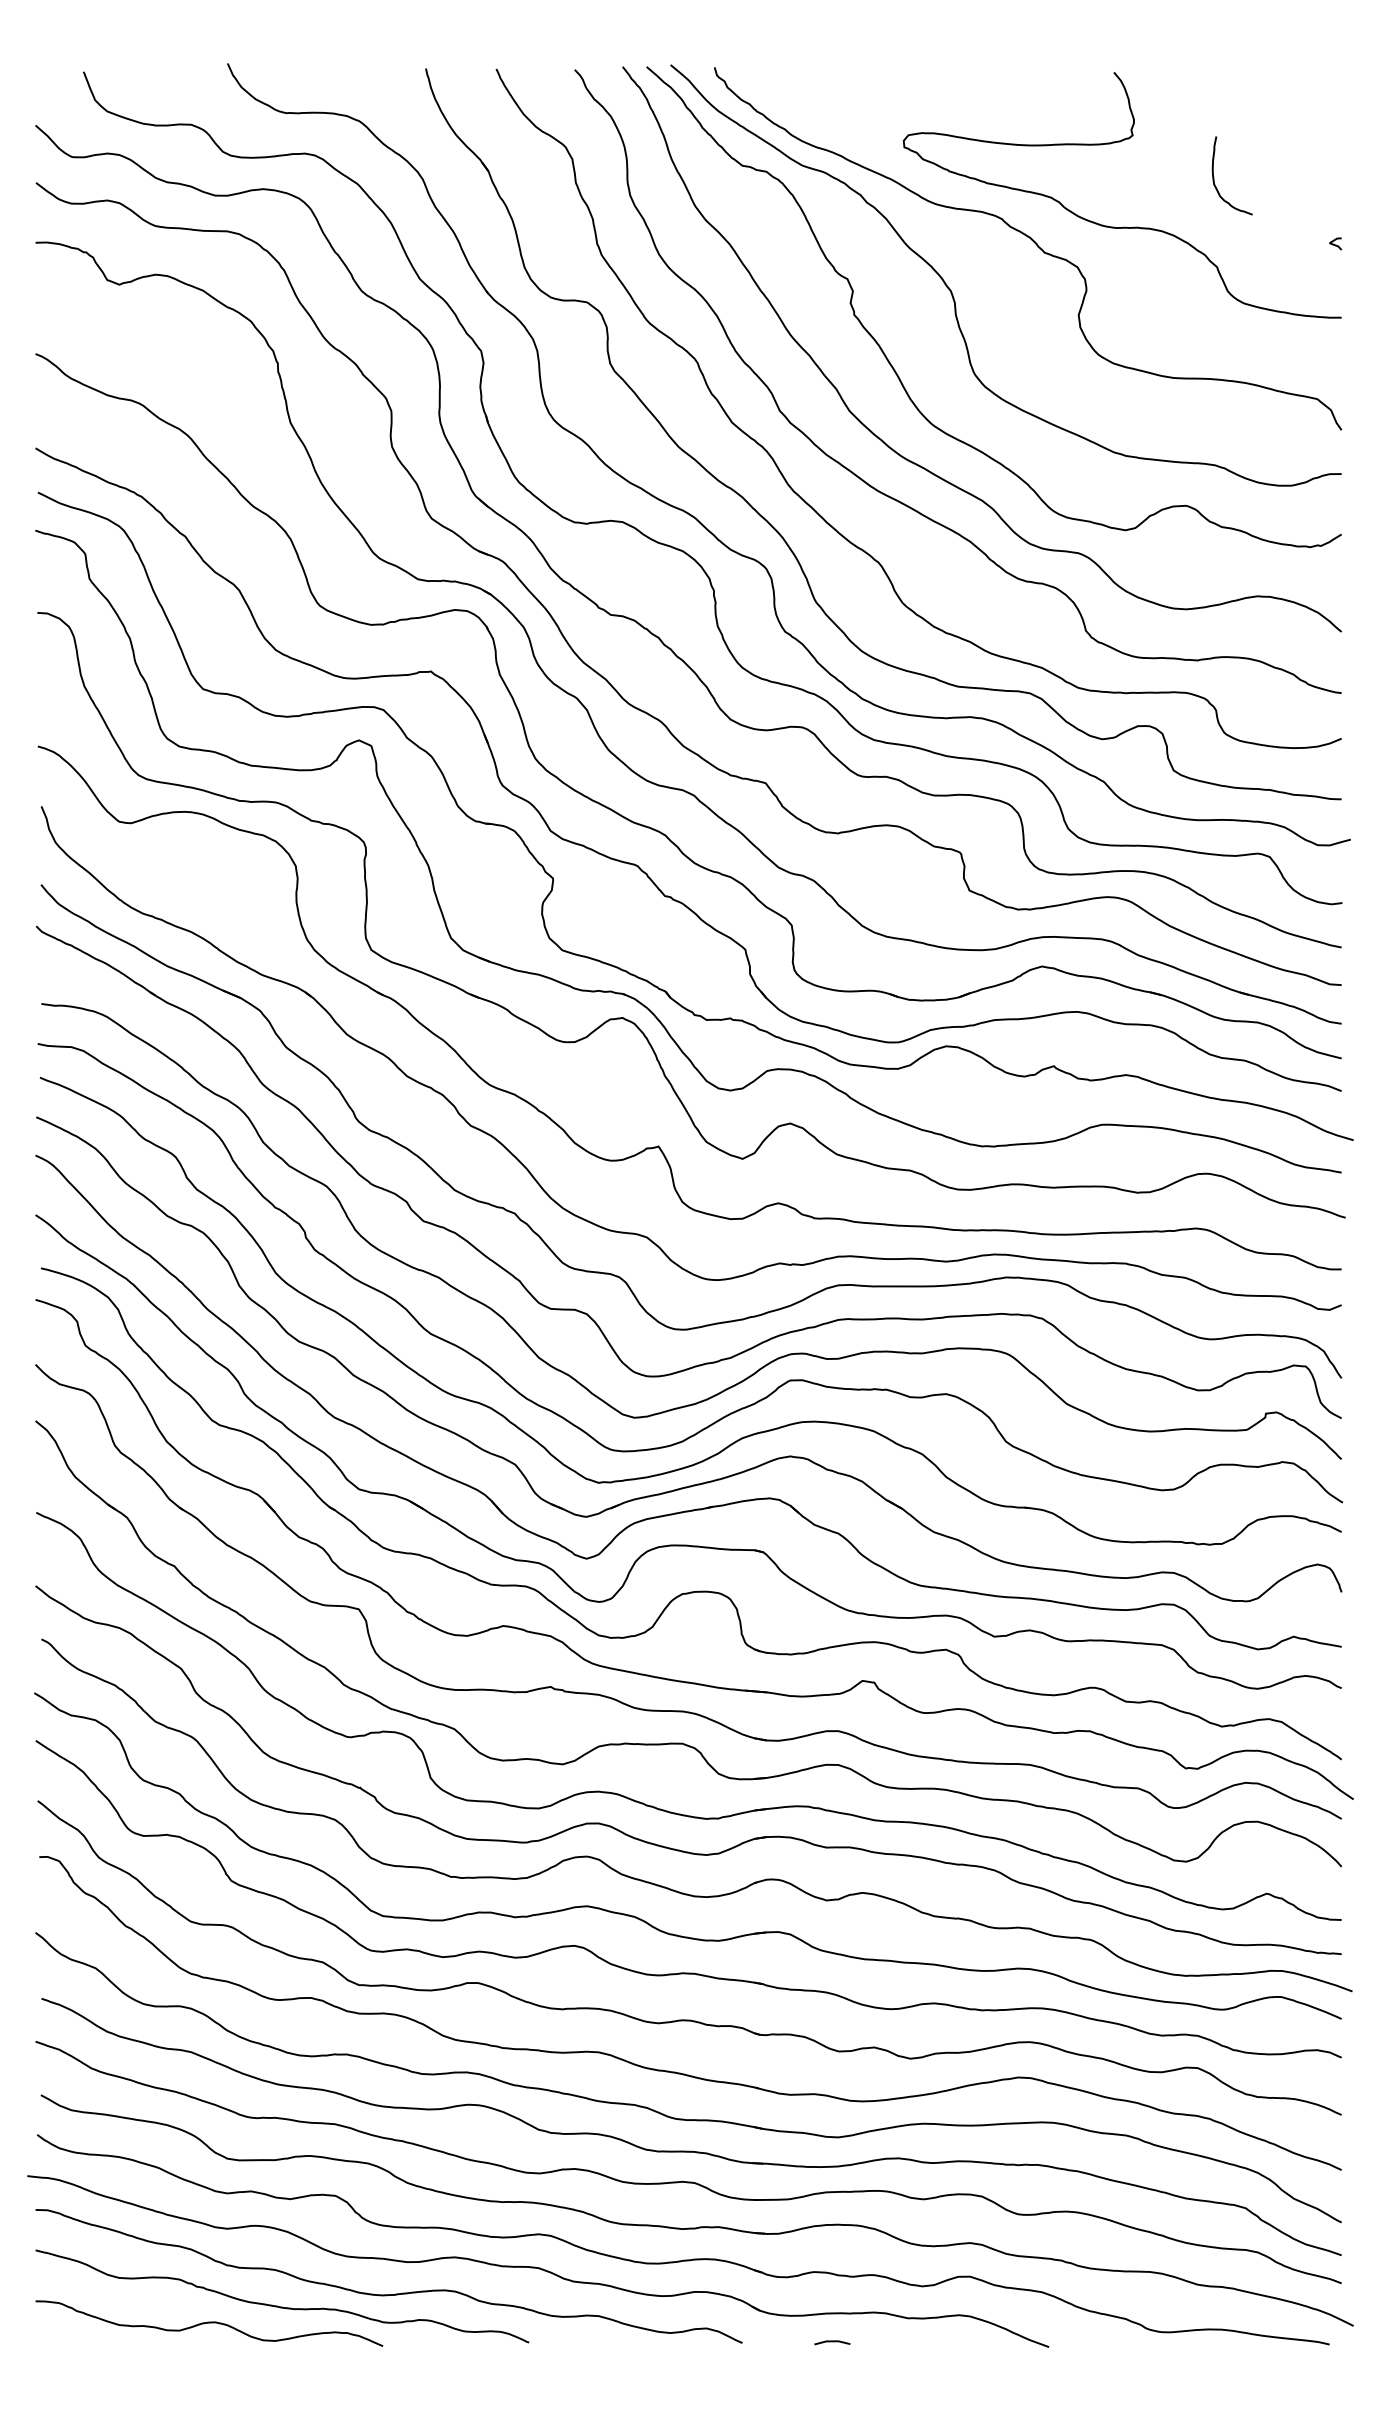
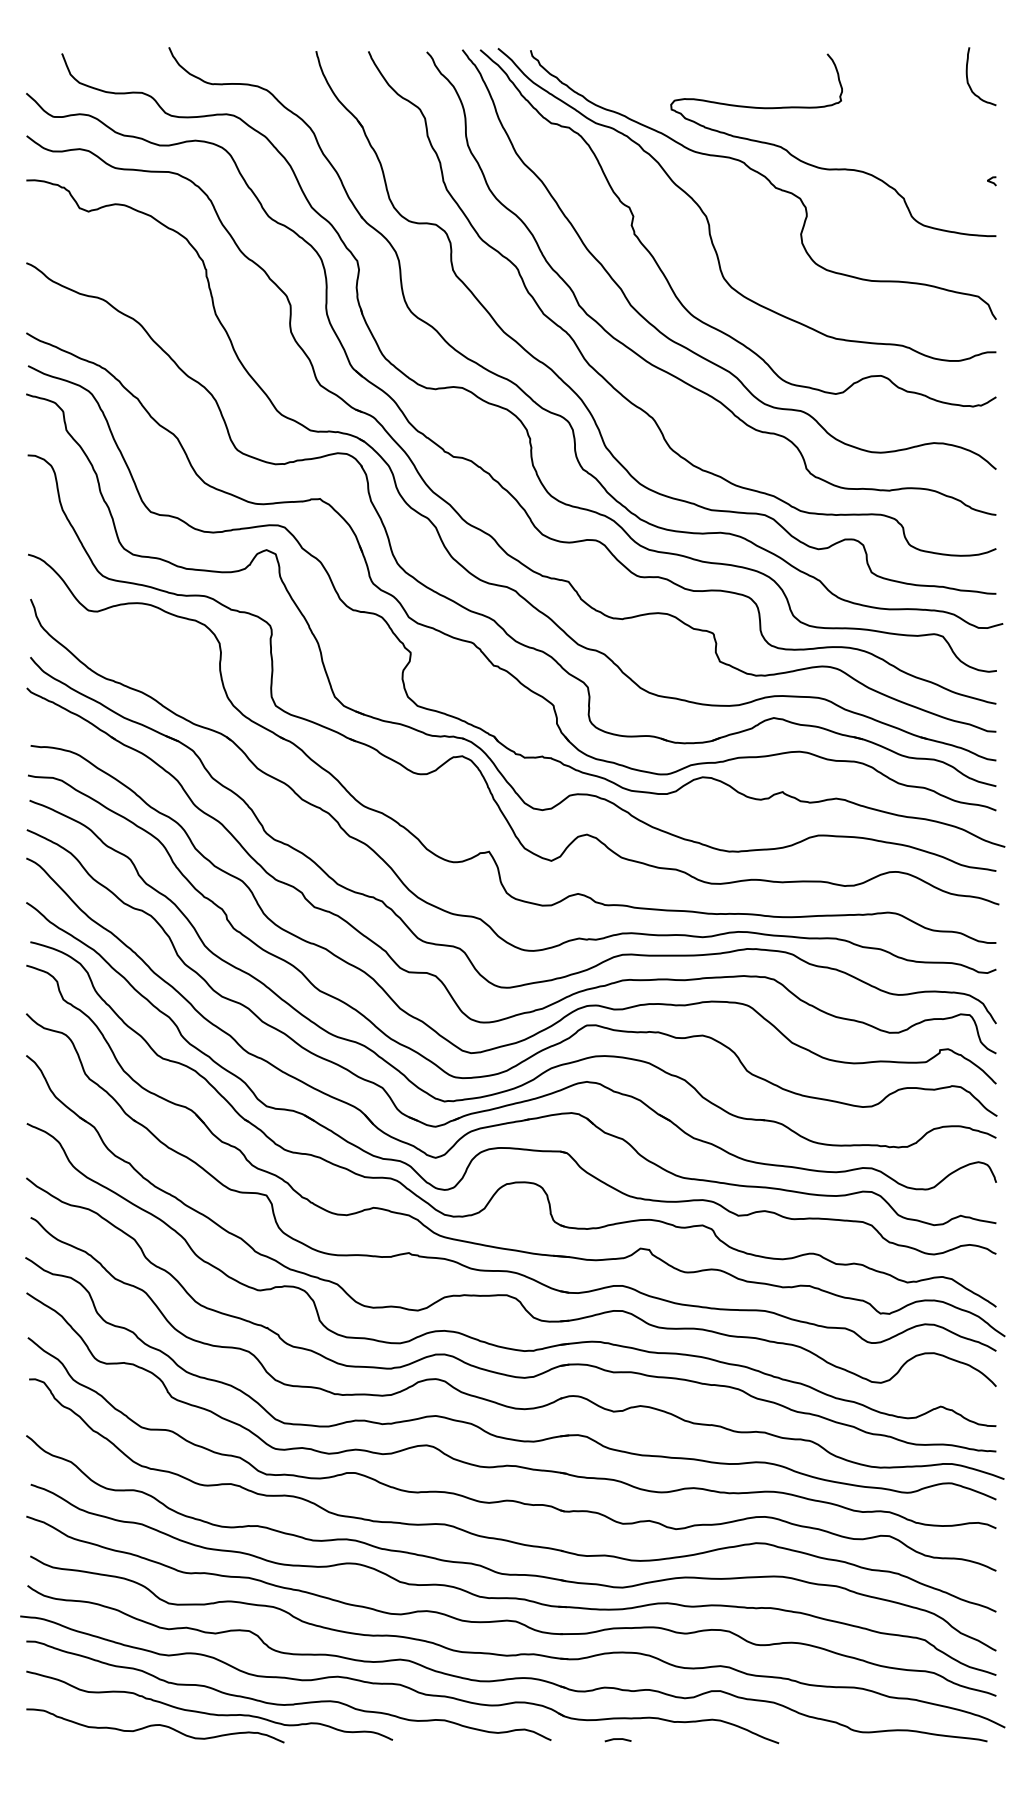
curve: (1214, 177) -> (968, 77), moved

